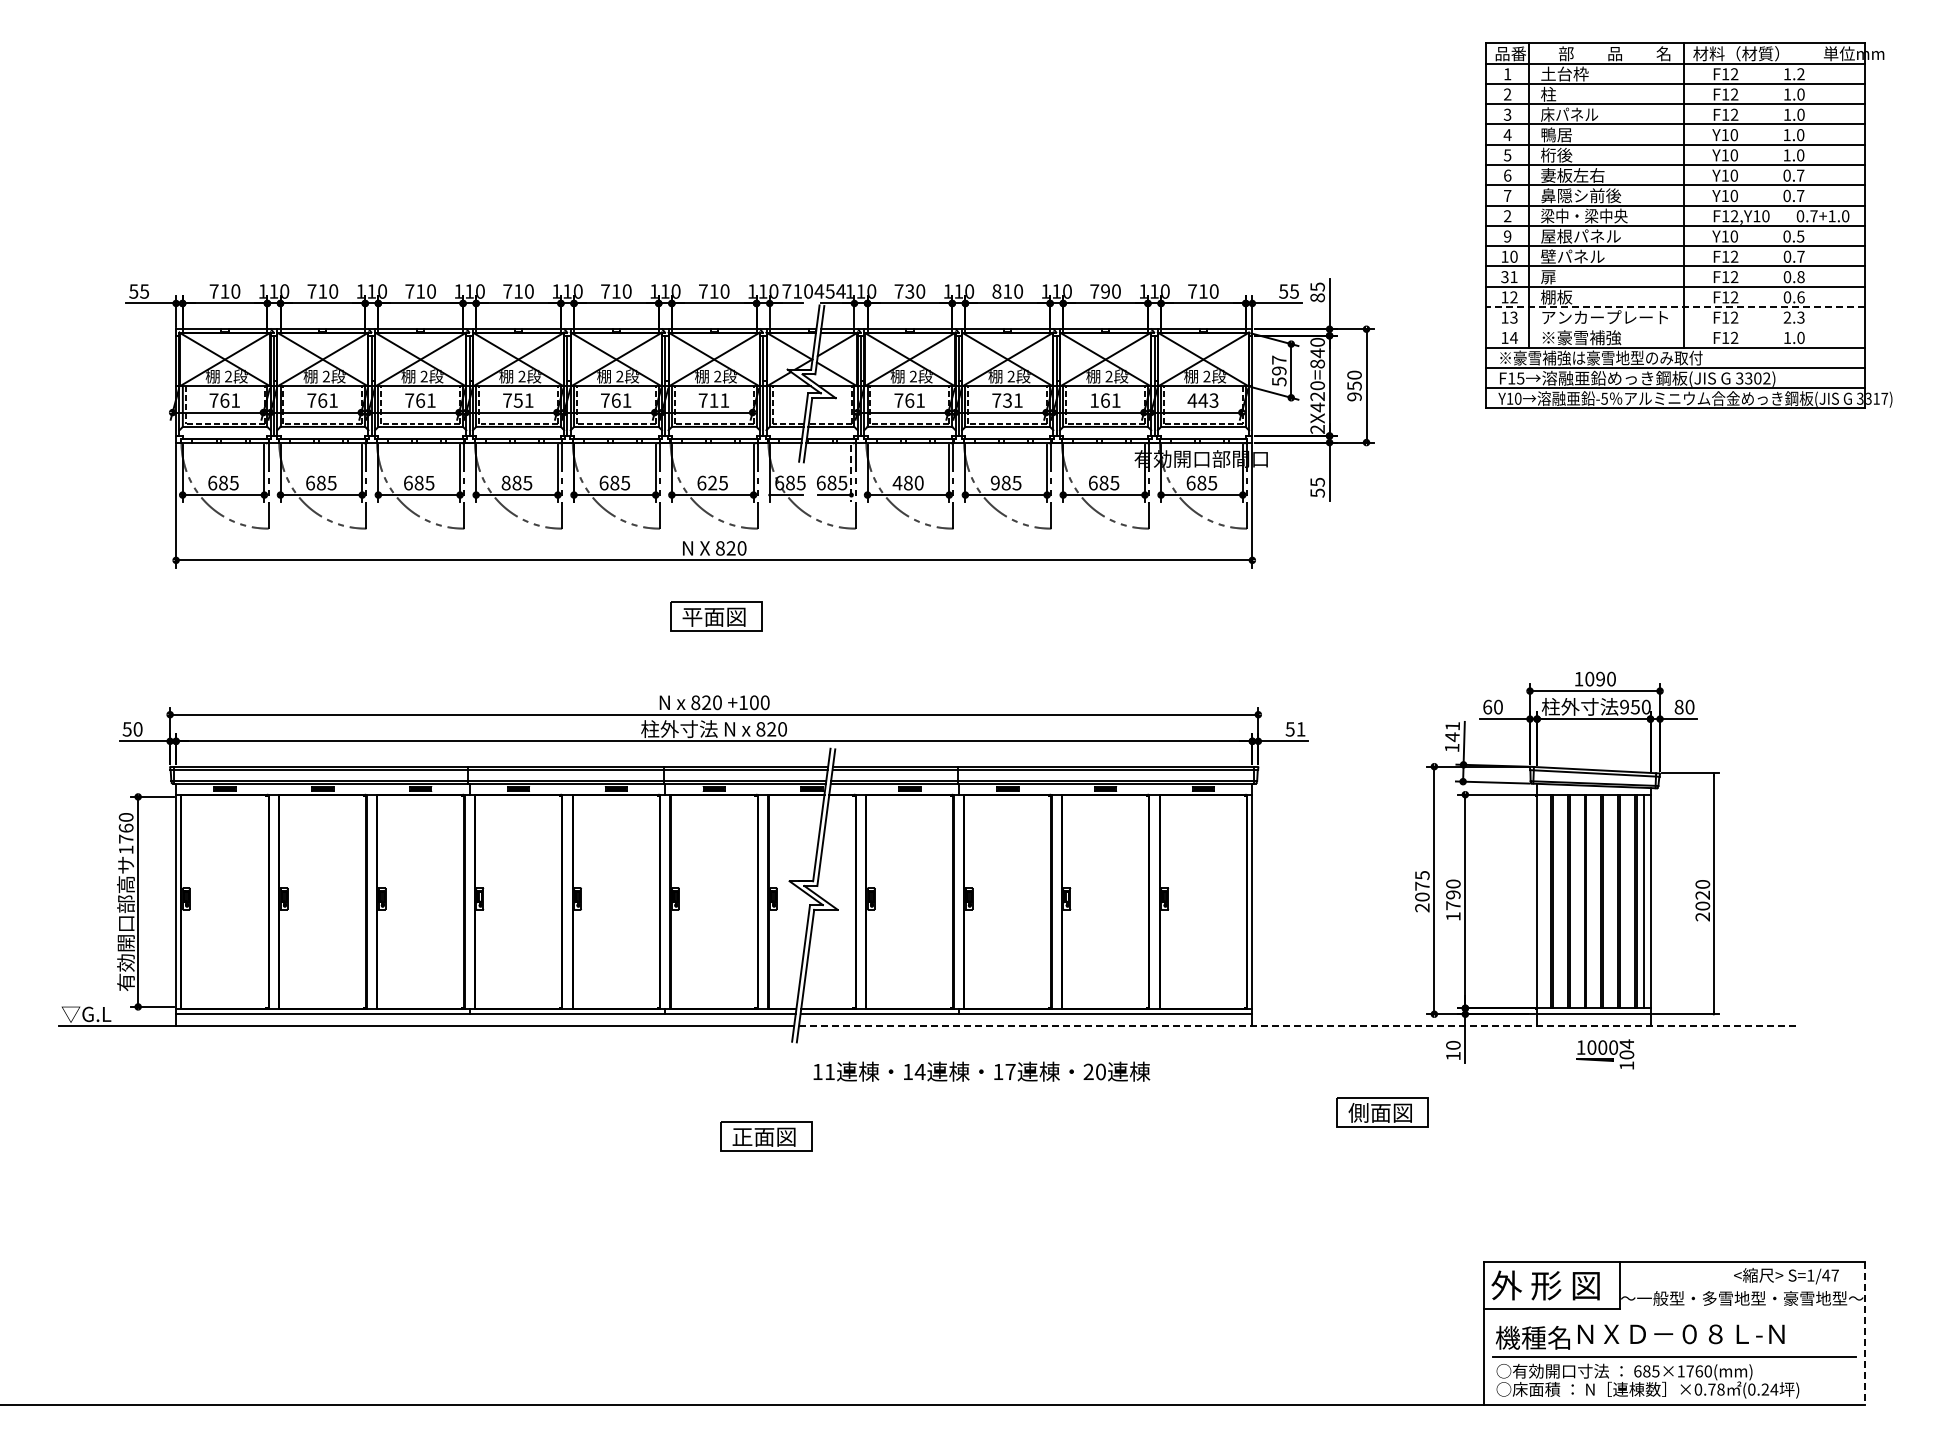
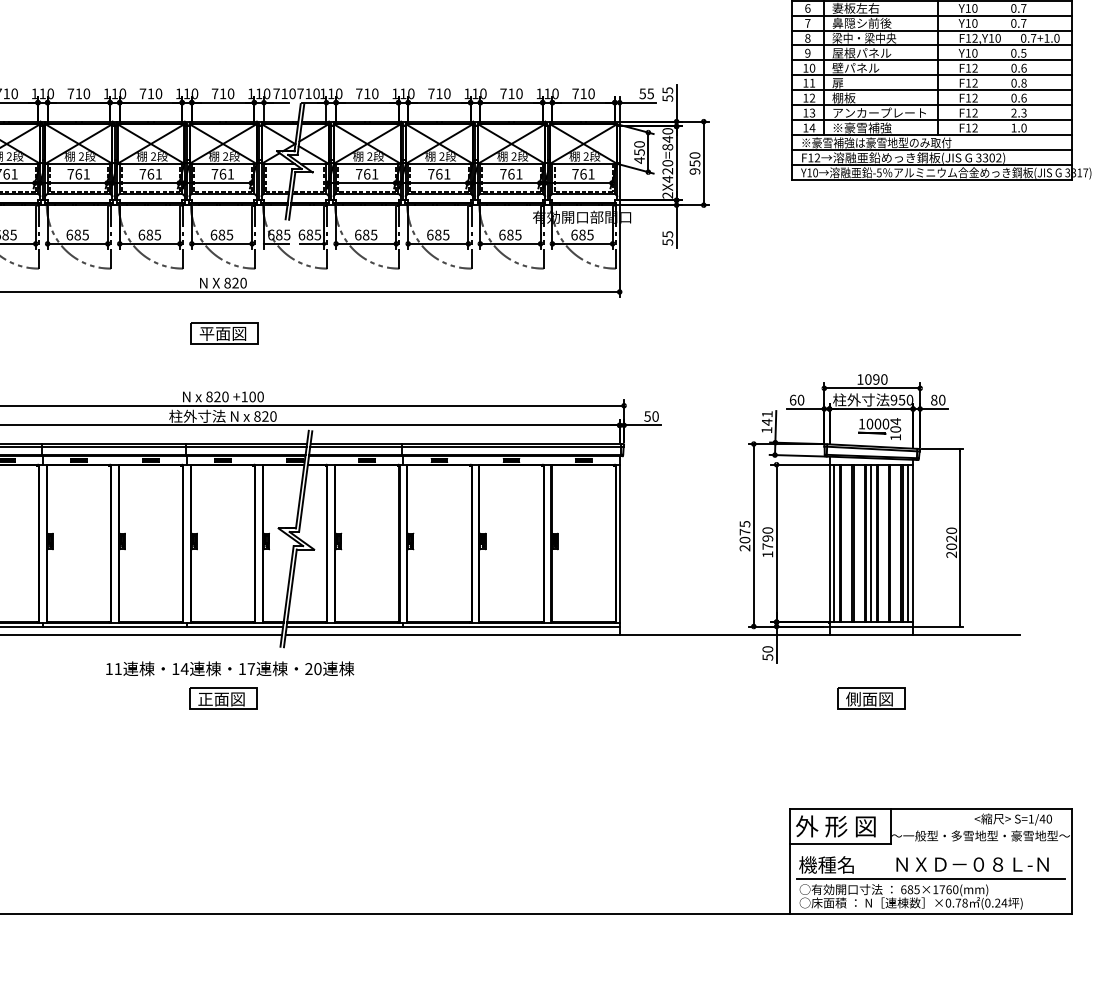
text: (1507, 216) -> (807, 38), 2 -> 8
text: (1800, 256) -> (1023, 68), 0.7 -> 0.6
text: (1504, 277) -> (805, 83), 31 -> 11
text: (829, 291) -> (308, 93), 454 -> 710
text: (909, 291) -> (367, 93), 730 -> 710
text: (996, 291) -> (431, 93), 810 -> 710
text: (1105, 291) -> (511, 93), 790 -> 710
text: (1317, 297) -> (667, 98), 85 -> 55
line: (1675, 307) -> (931, 105), dashed -> solid
line: (1675, 327) -> (931, 120), added
text: (1279, 370) -> (639, 152), 597 -> 450
text: (1520, 378) -> (817, 157), F15 -> F12
text: (517, 400) -> (78, 174), 751 -> 761
text: (713, 400) -> (222, 174), 711 -> 761
text: (1007, 400) -> (439, 174), 731 -> 761
text: (1094, 400) -> (503, 174), 161 -> 761
text: (1202, 400) -> (582, 174), 443 -> 761
line: (851, 473) -> (324, 227), dashed -> solid
text: (505, 482) -> (69, 234), 885 -> 685
text: (712, 482) -> (221, 234), 625 -> 685
text: (907, 482) -> (365, 234), 480 -> 685
text: (994, 482) -> (429, 234), 985 -> 685
text: (1300, 729) -> (655, 416), 51 -> 50
line: (1543, 901) -> (834, 543), added
line: (1593, 901) -> (871, 543), added
line: (1297, 1026) -> (652, 635), dashed -> solid
part: (1605, 1054) -> (879, 429), moved
text: (1453, 1055) -> (767, 656), 10 -> 50
text: (981, 1071) -> (229, 668), moved
part: (1382, 1112) -> (871, 698), moved
part: (766, 1136) -> (223, 698), moved
text: (1834, 1275) -> (1048, 819), S=1/47 -> S=1/40
line: (1865, 1333) -> (1071, 861), dashed -> solid
text: (1681, 1334) -> (972, 864), moved

